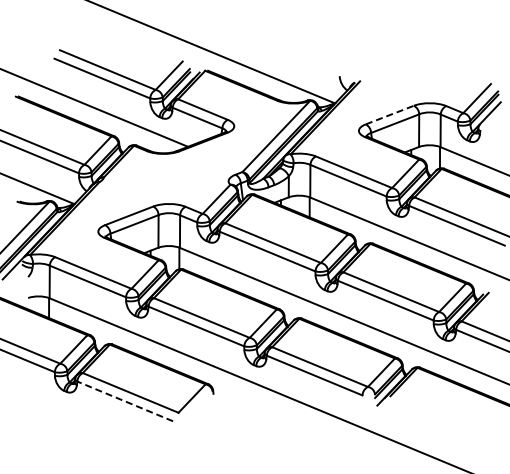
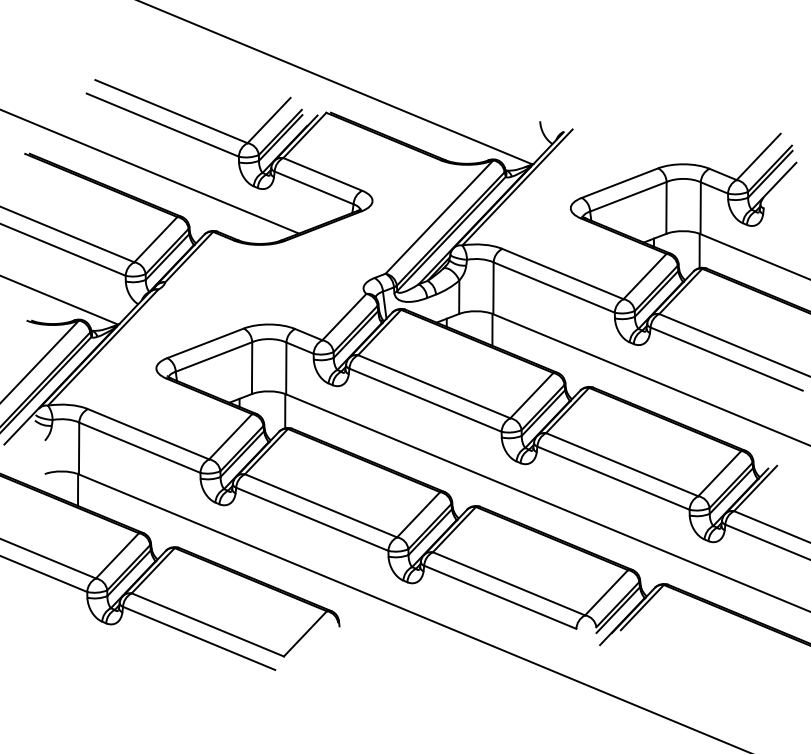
line: (389, 115) -> (619, 183), dashed -> solid
line: (125, 401) -> (199, 638), dashed -> solid

